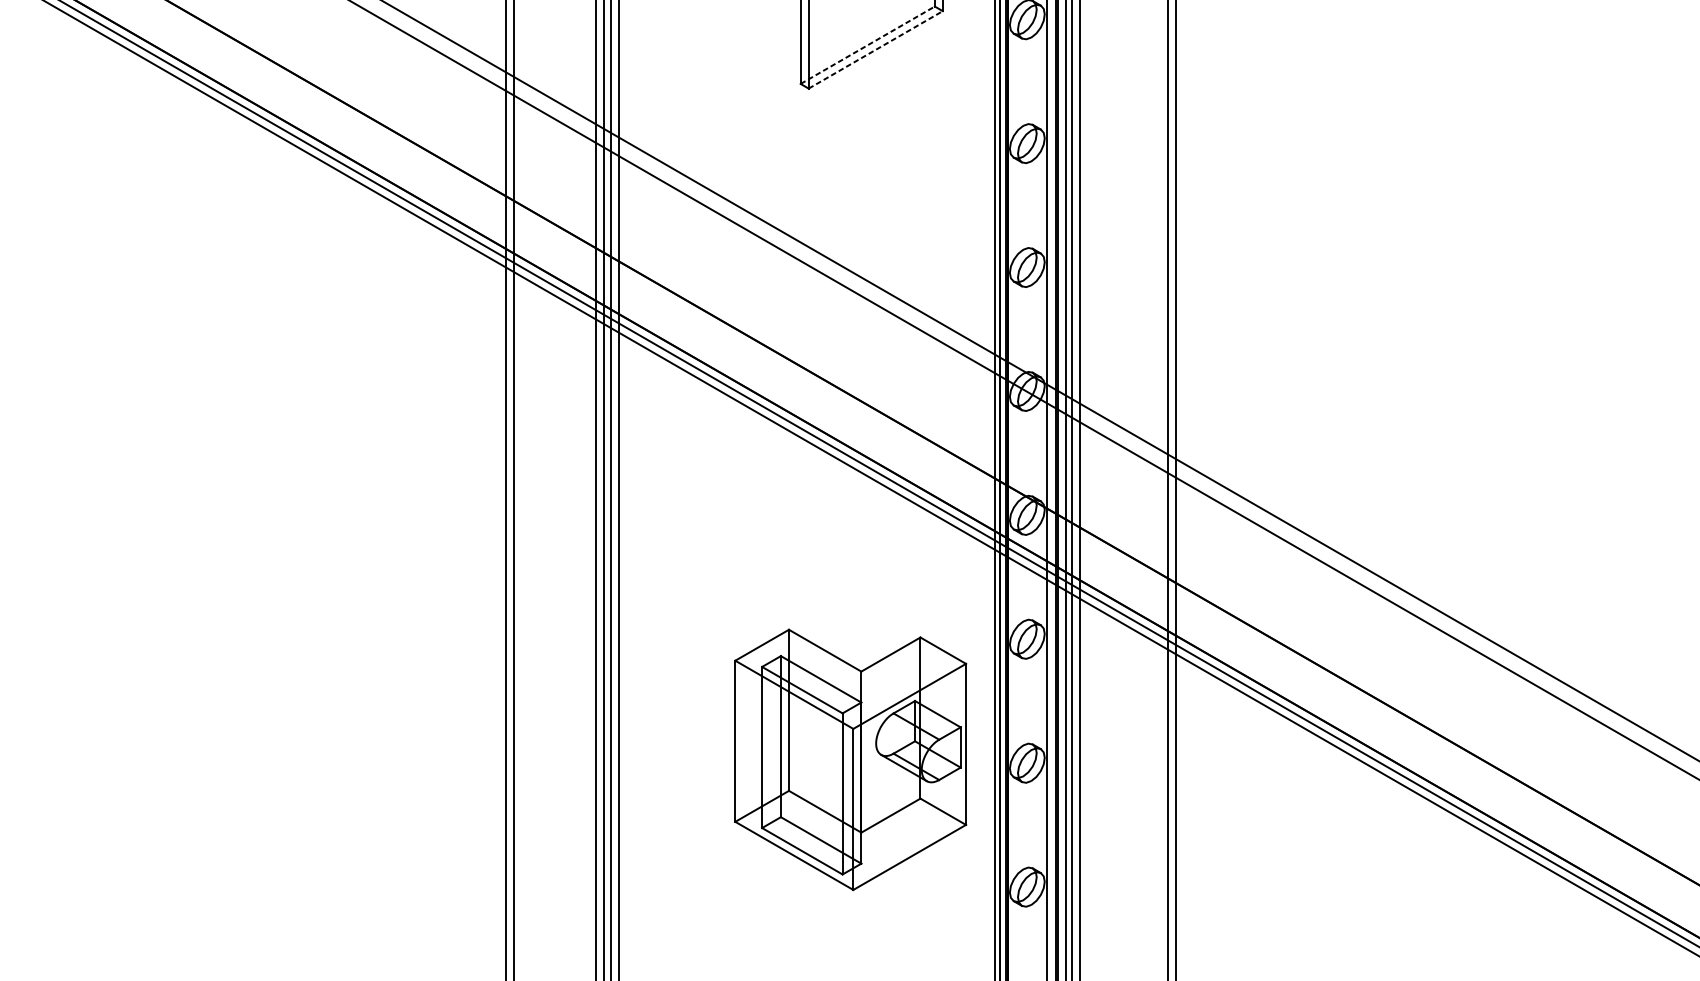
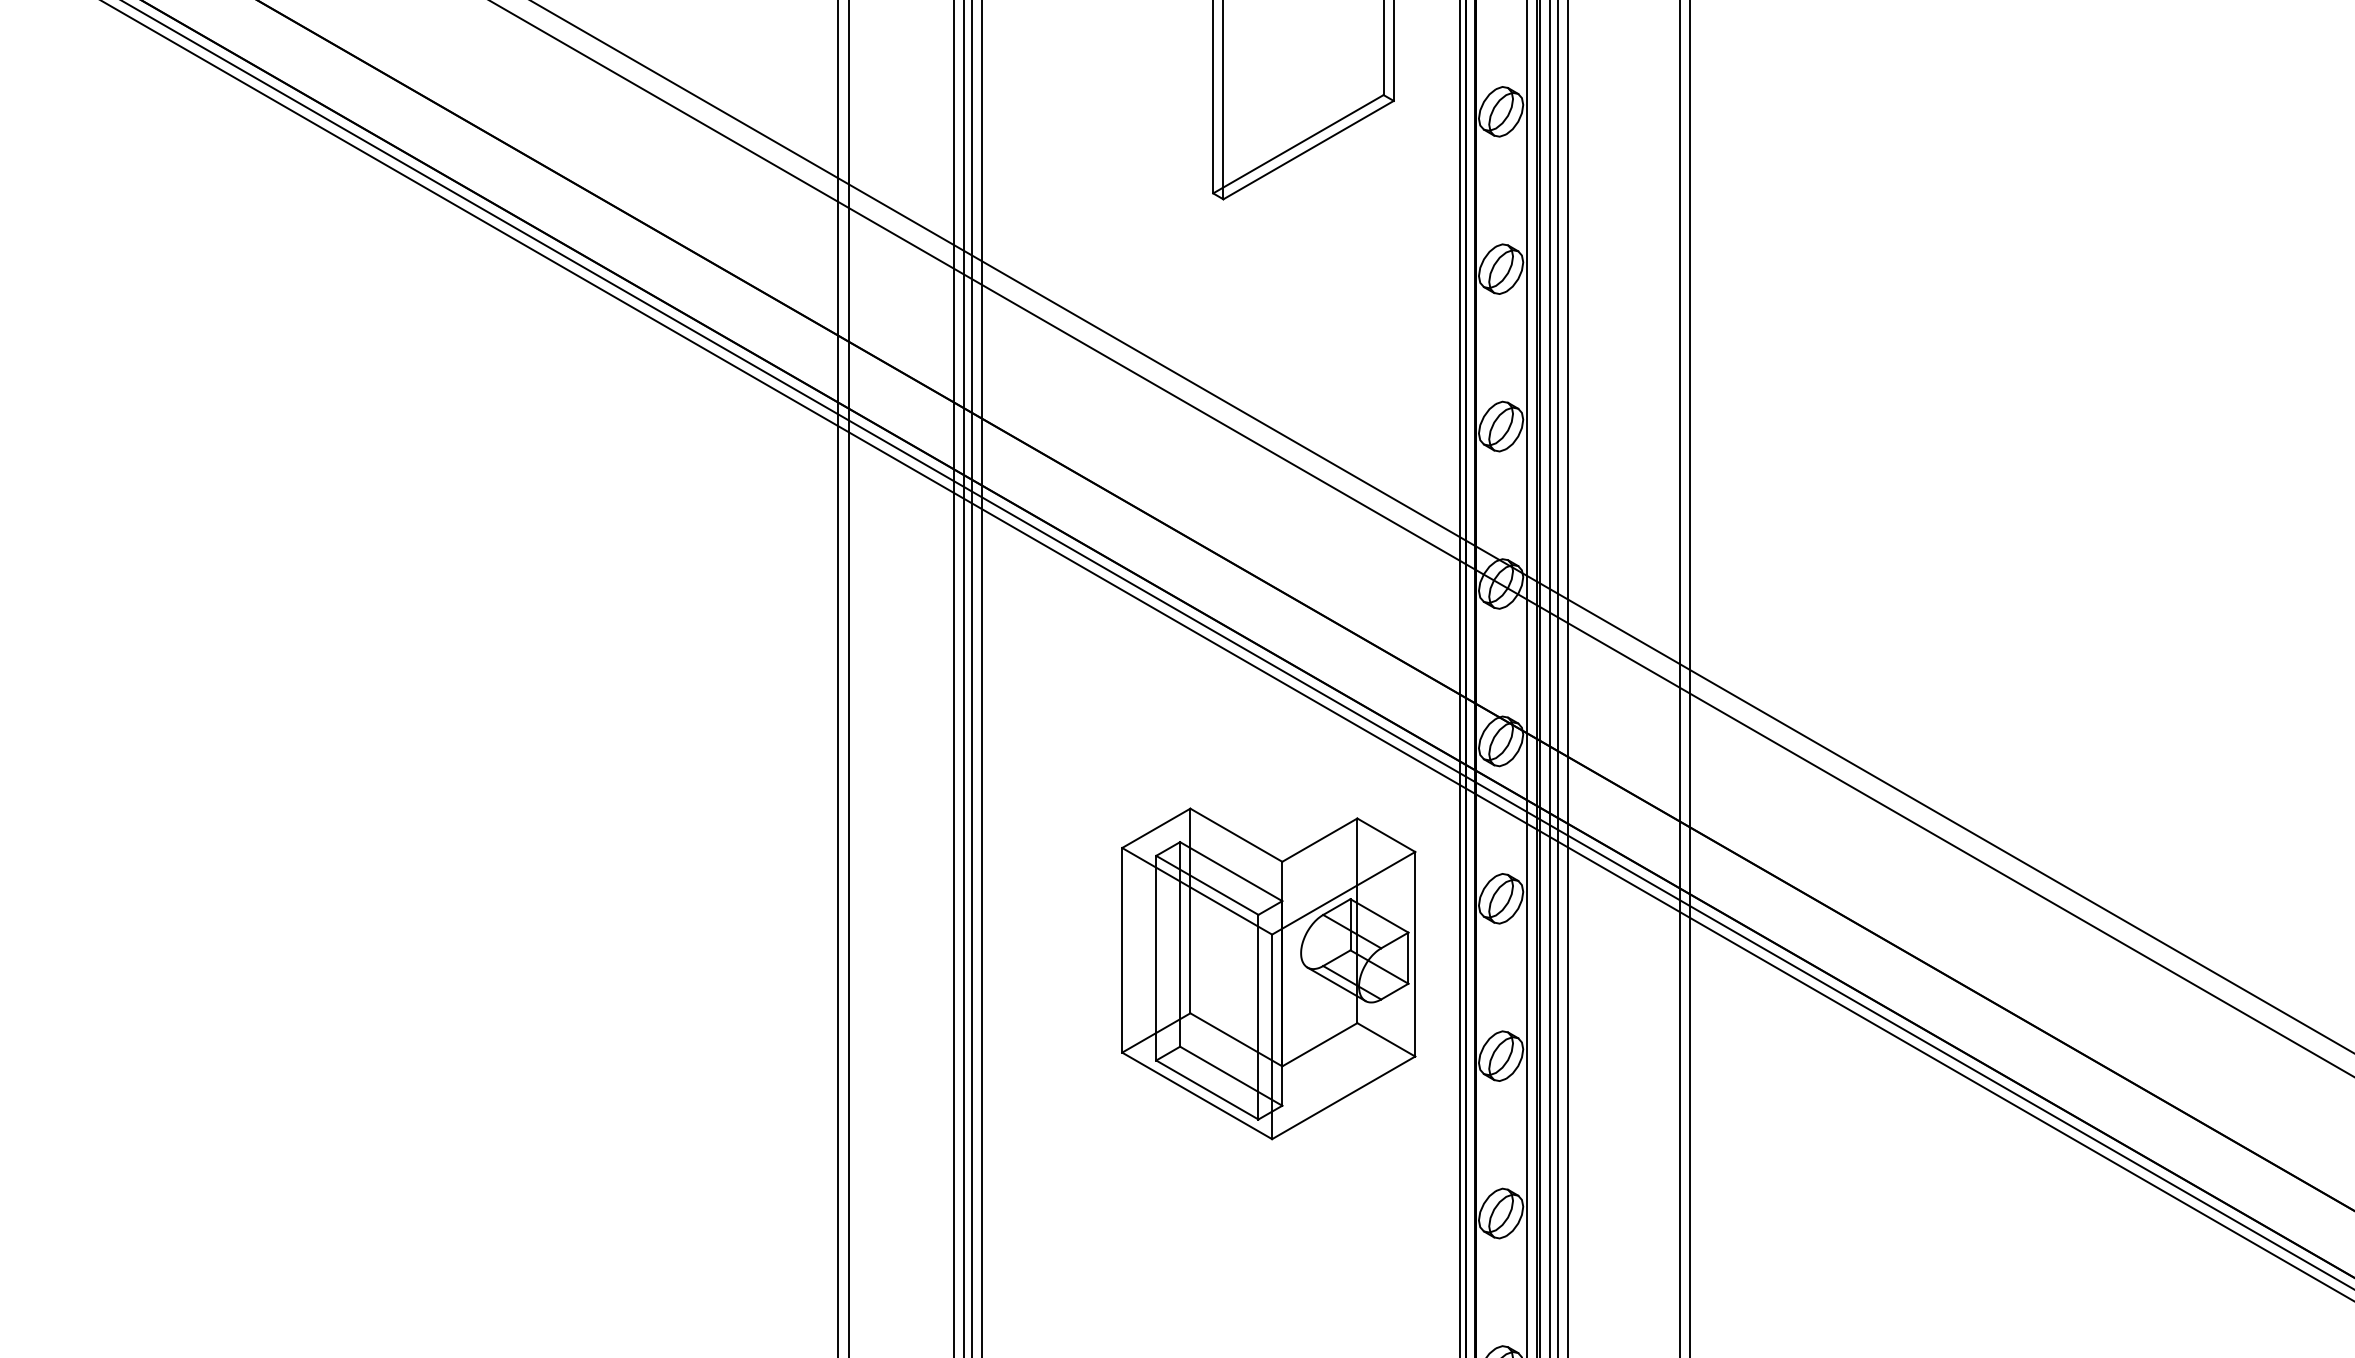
line: (867, 45) -> (1298, 144), dashed -> solid
line: (876, 49) -> (1309, 149), dashed -> solid
part: (850, 759) -> (1268, 973), moved

